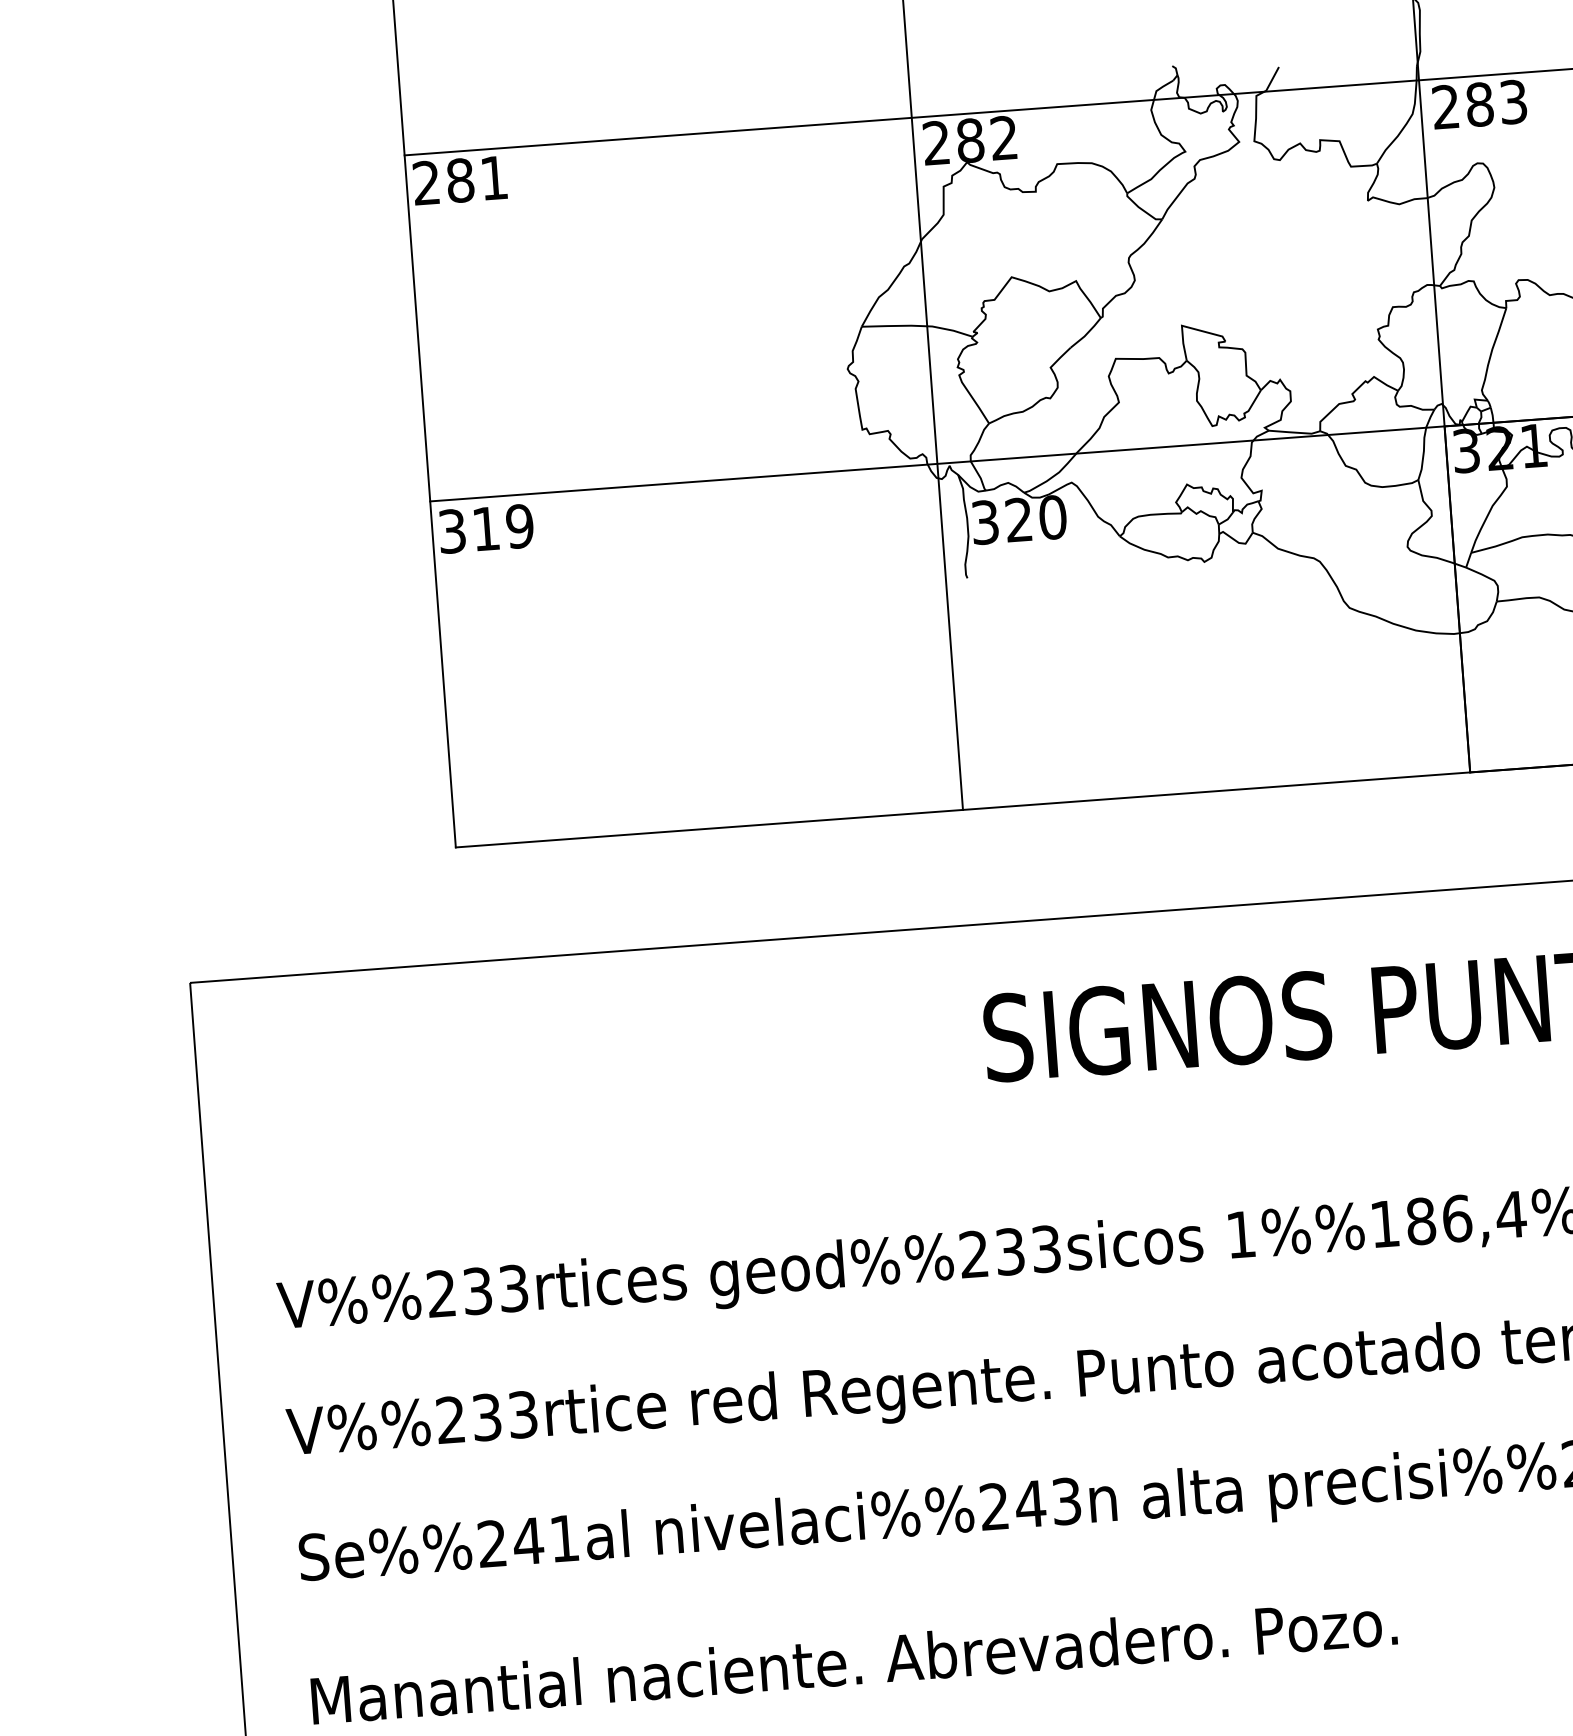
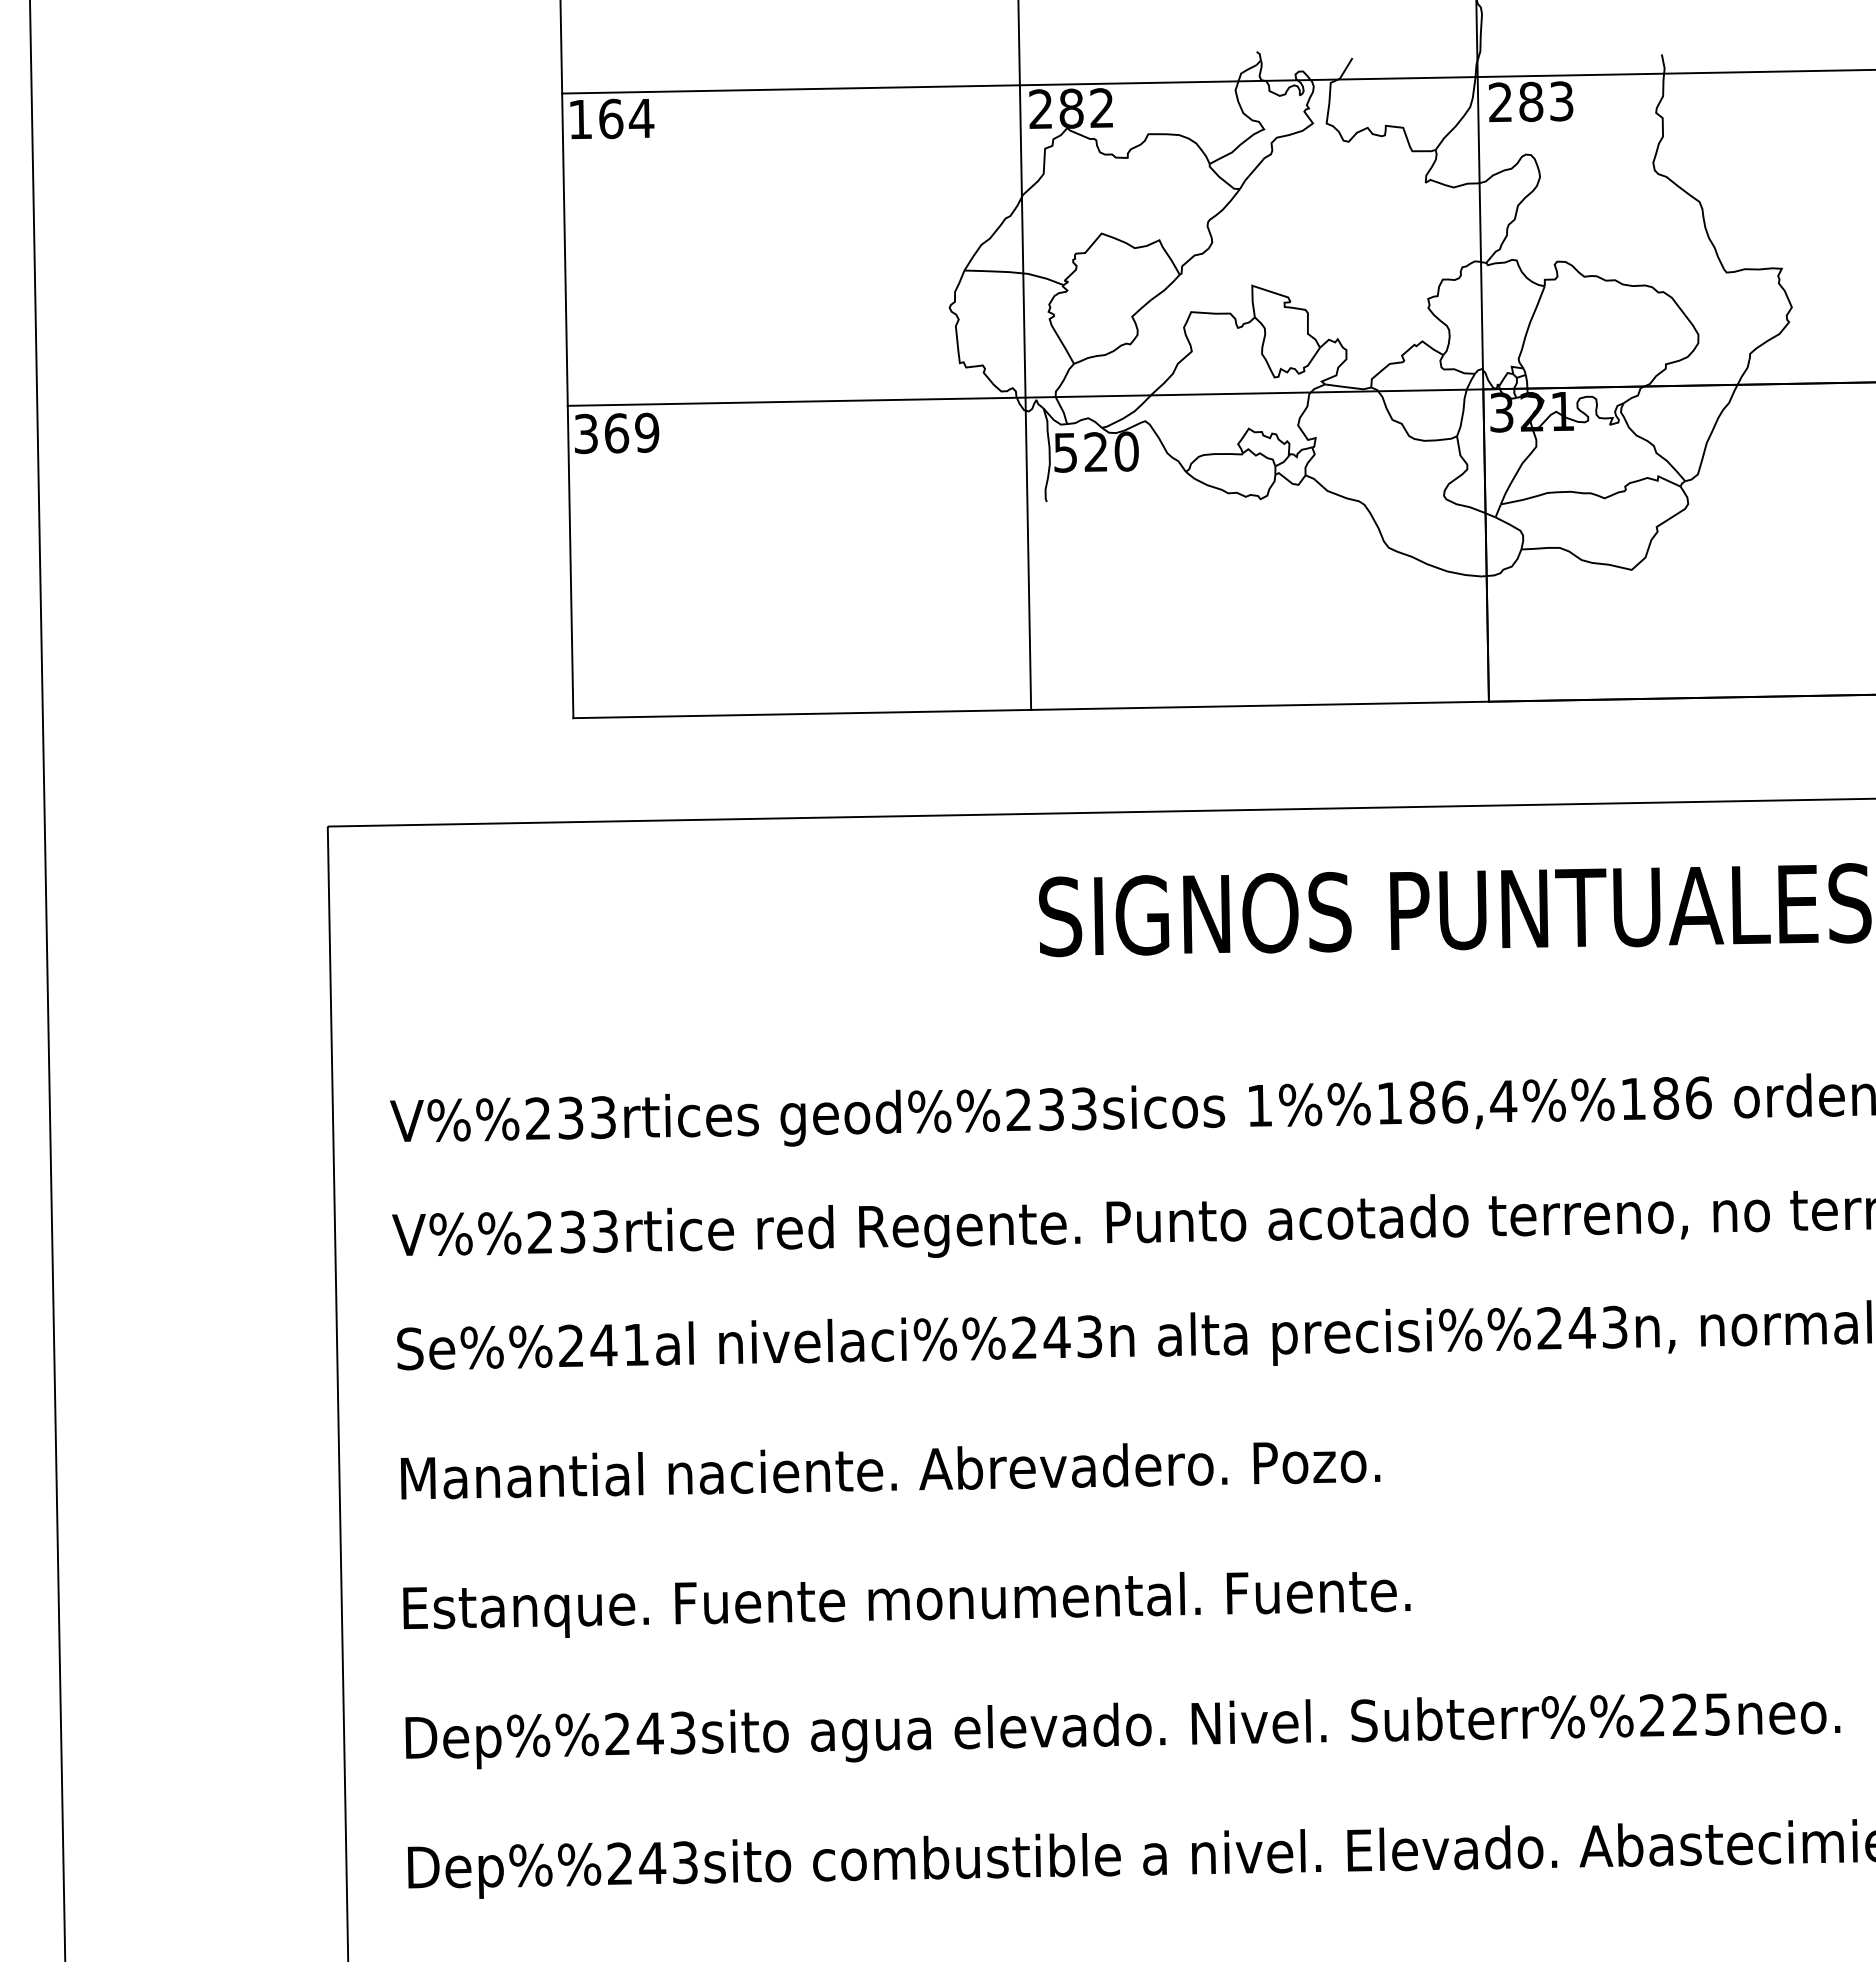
text: (460, 180) -> (611, 118), 281 -> 164
text: (985, 522) -> (1065, 452), 320 -> 520
text: (487, 528) -> (617, 433), 319 -> 369

